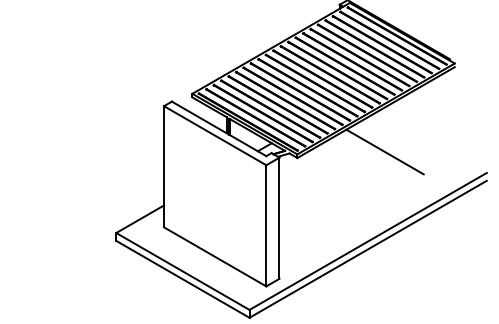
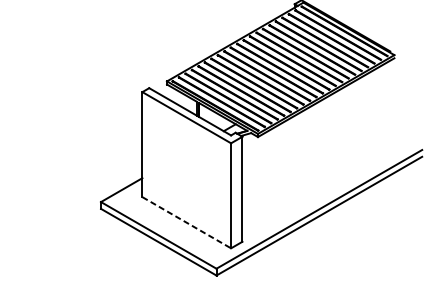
line: (384, 151) -> (333, 131), removed
line: (215, 257) -> (187, 223), solid -> dashed

